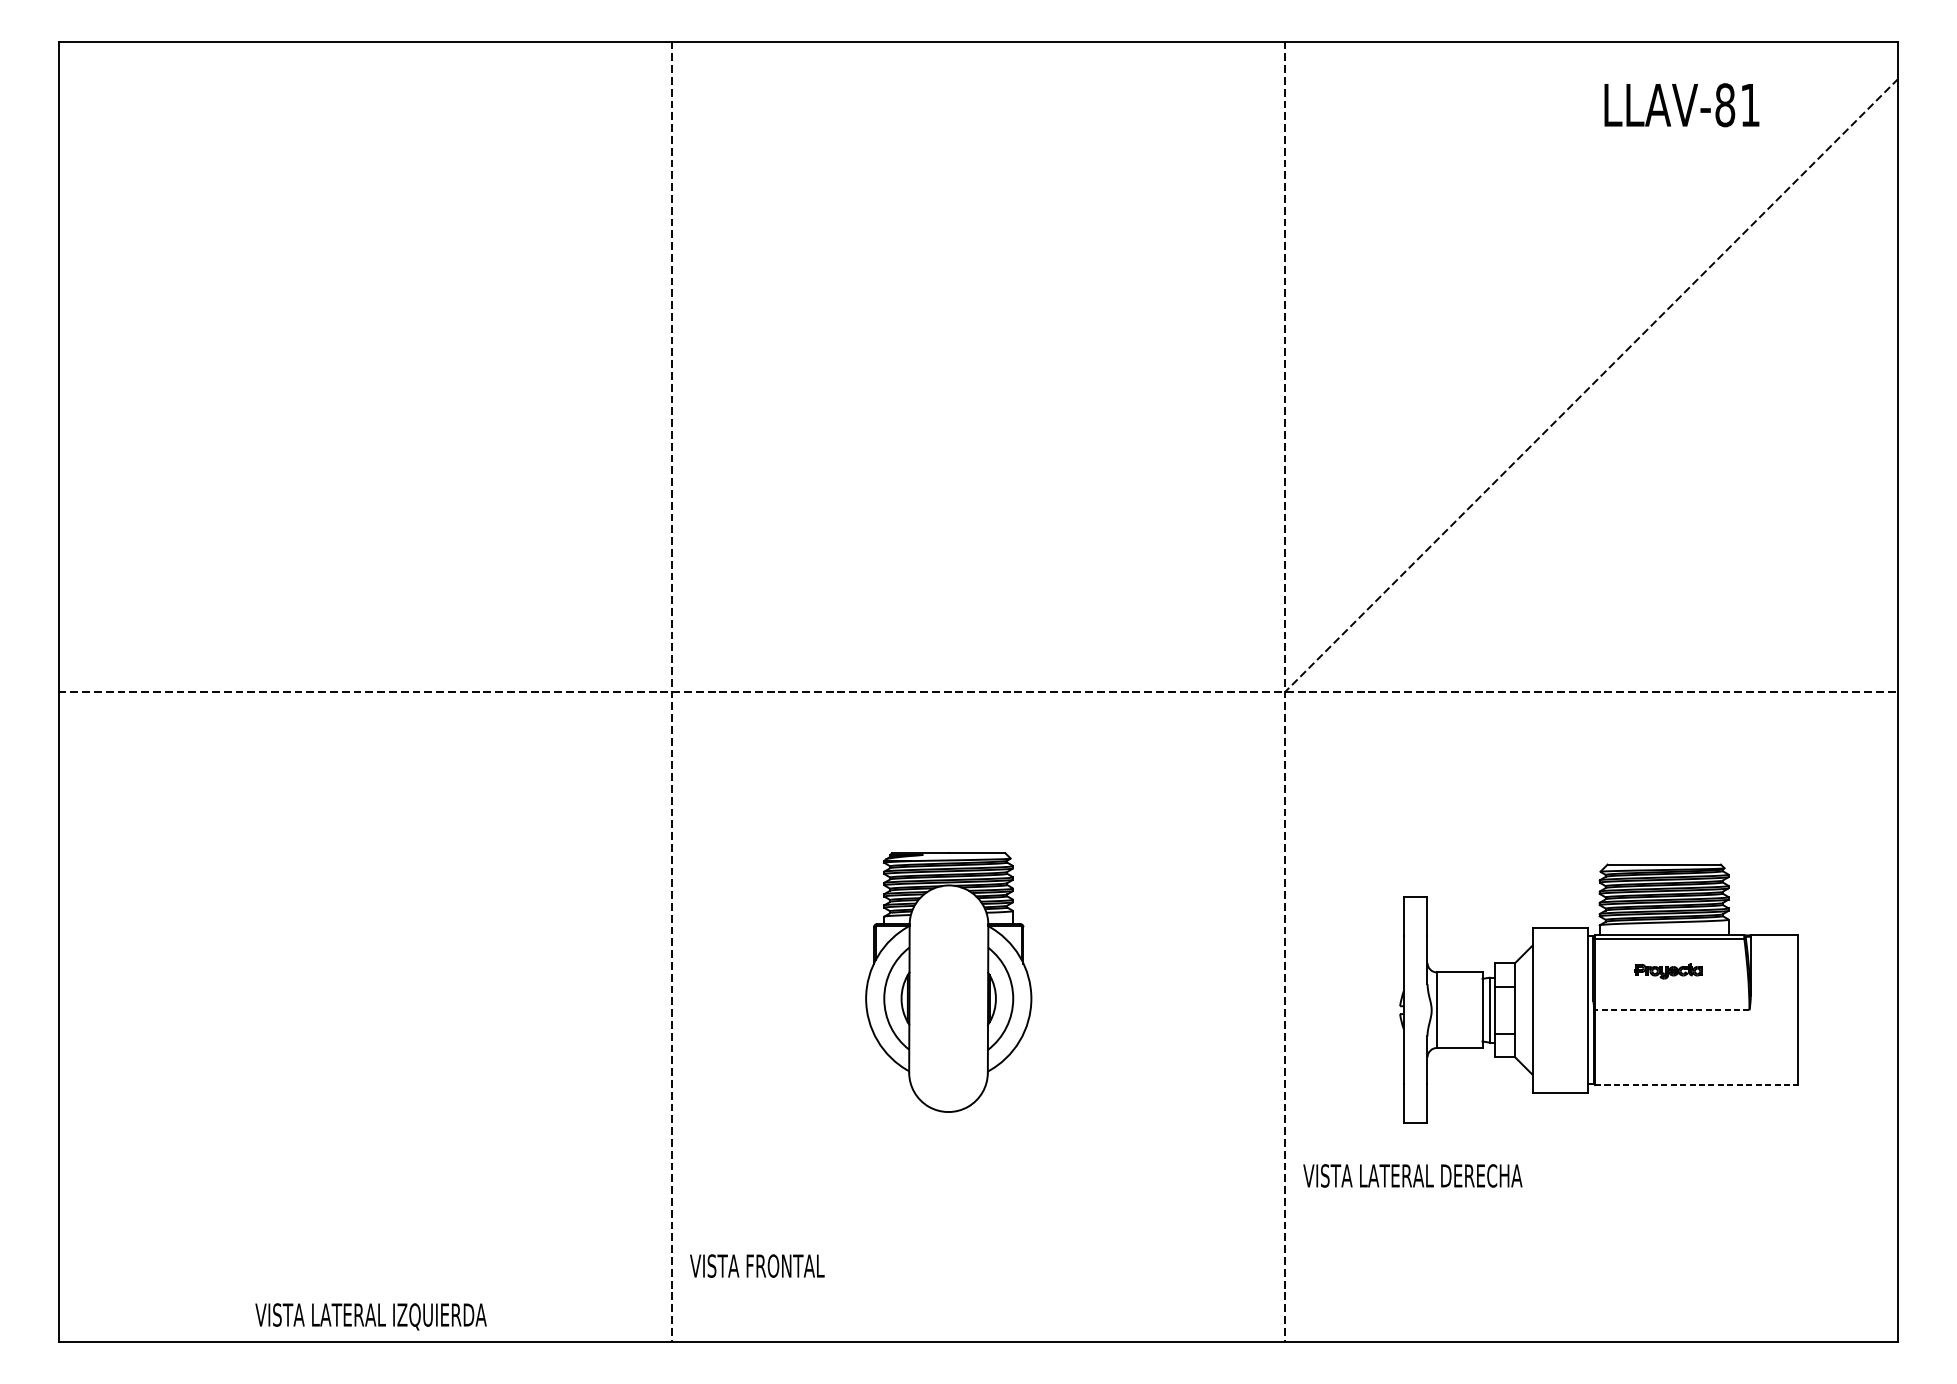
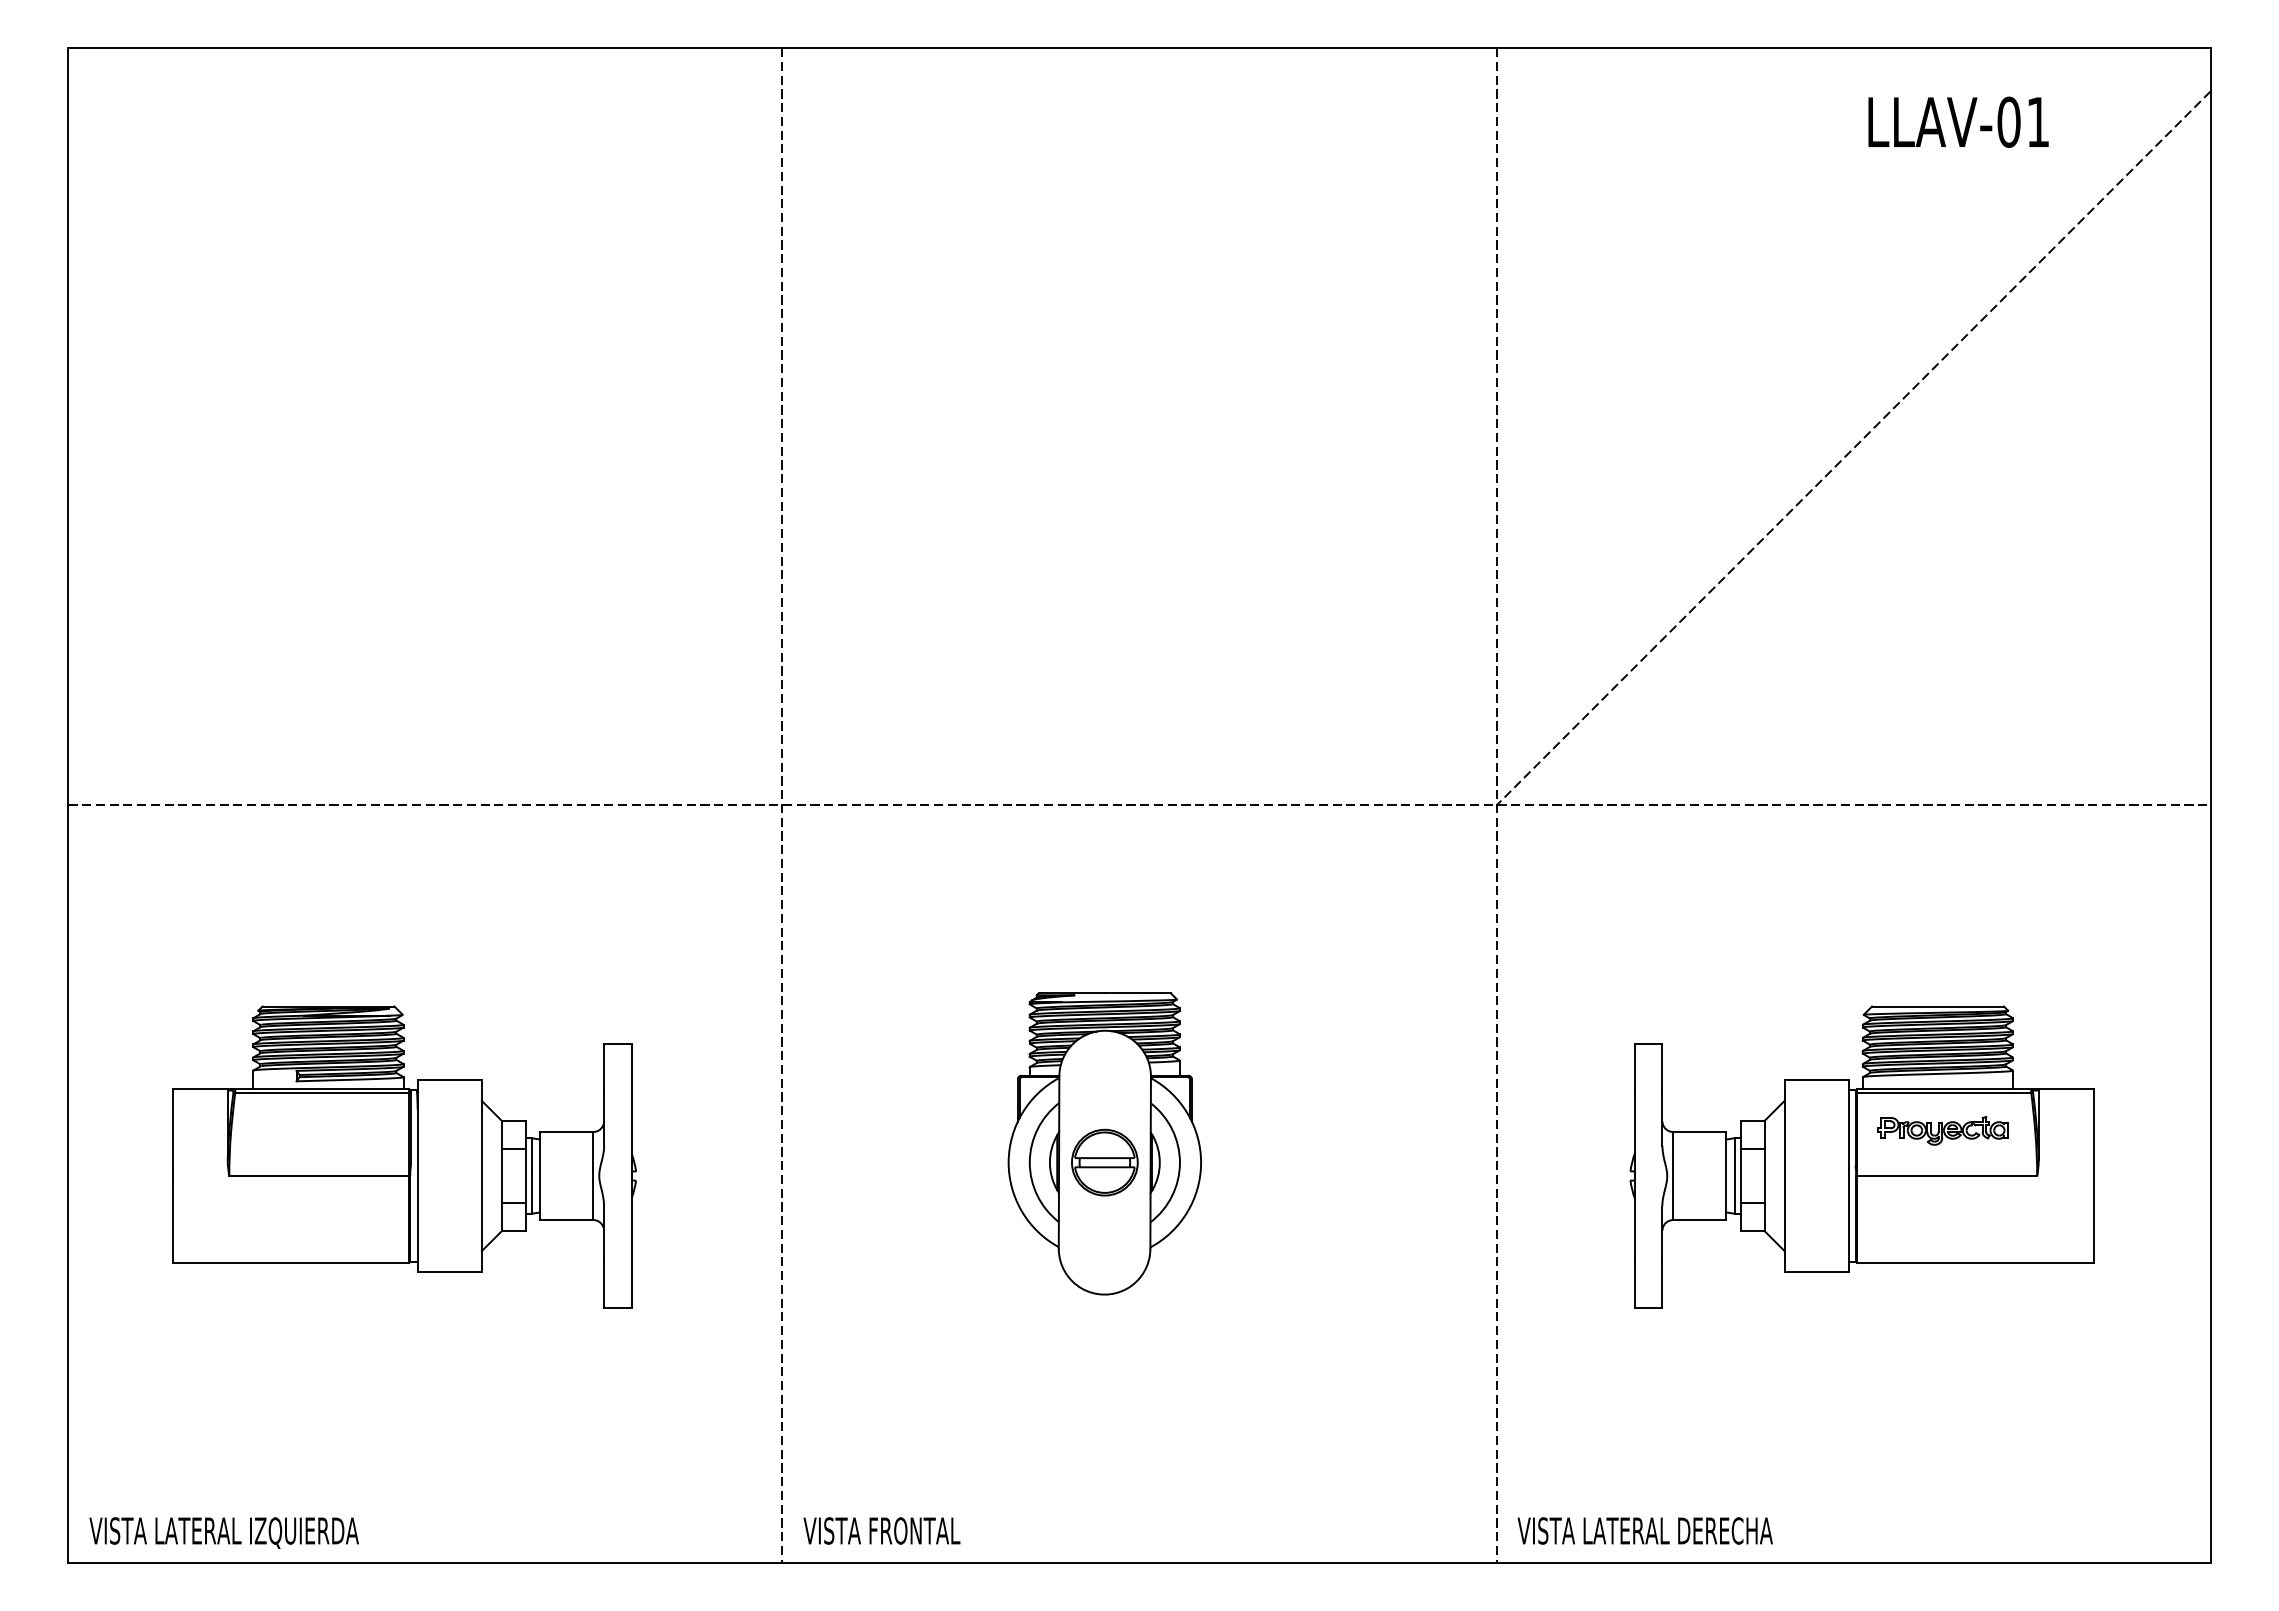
text: (1724, 104) -> (2008, 121), LLAV-81 -> LLAV-01
part: (1668, 971) -> (1942, 1130), size x1.67
part: (347, 993) -> (404, 1156), added
part: (948, 998) -> (1104, 1162), added
line: (1672, 1010) -> (1947, 1176), dashed -> solid
line: (1697, 1085) -> (1976, 1263), dashed -> solid
text: (1412, 1175) -> (1644, 1530), moved
text: (756, 1265) -> (881, 1530), moved
text: (370, 1316) -> (223, 1532), moved

